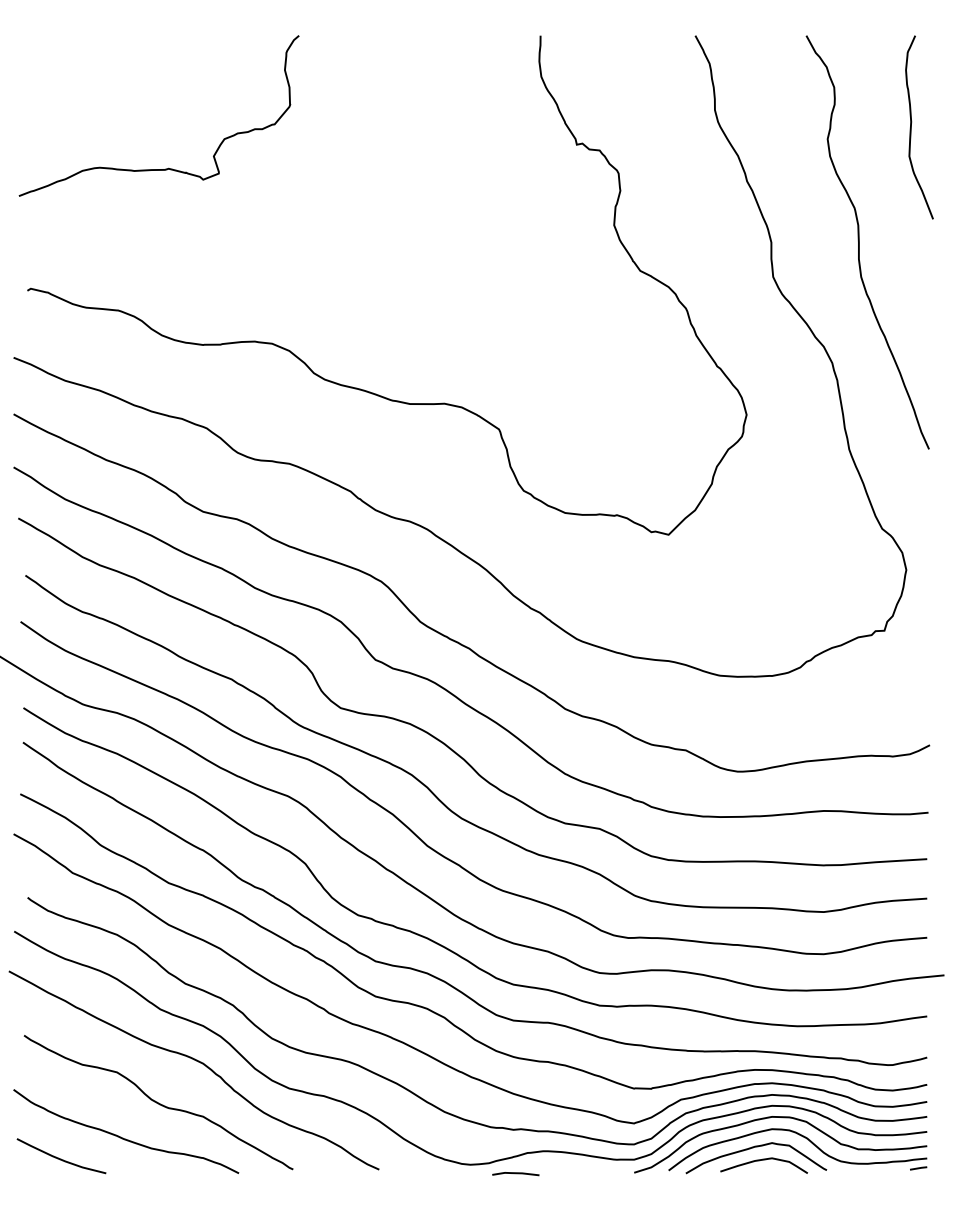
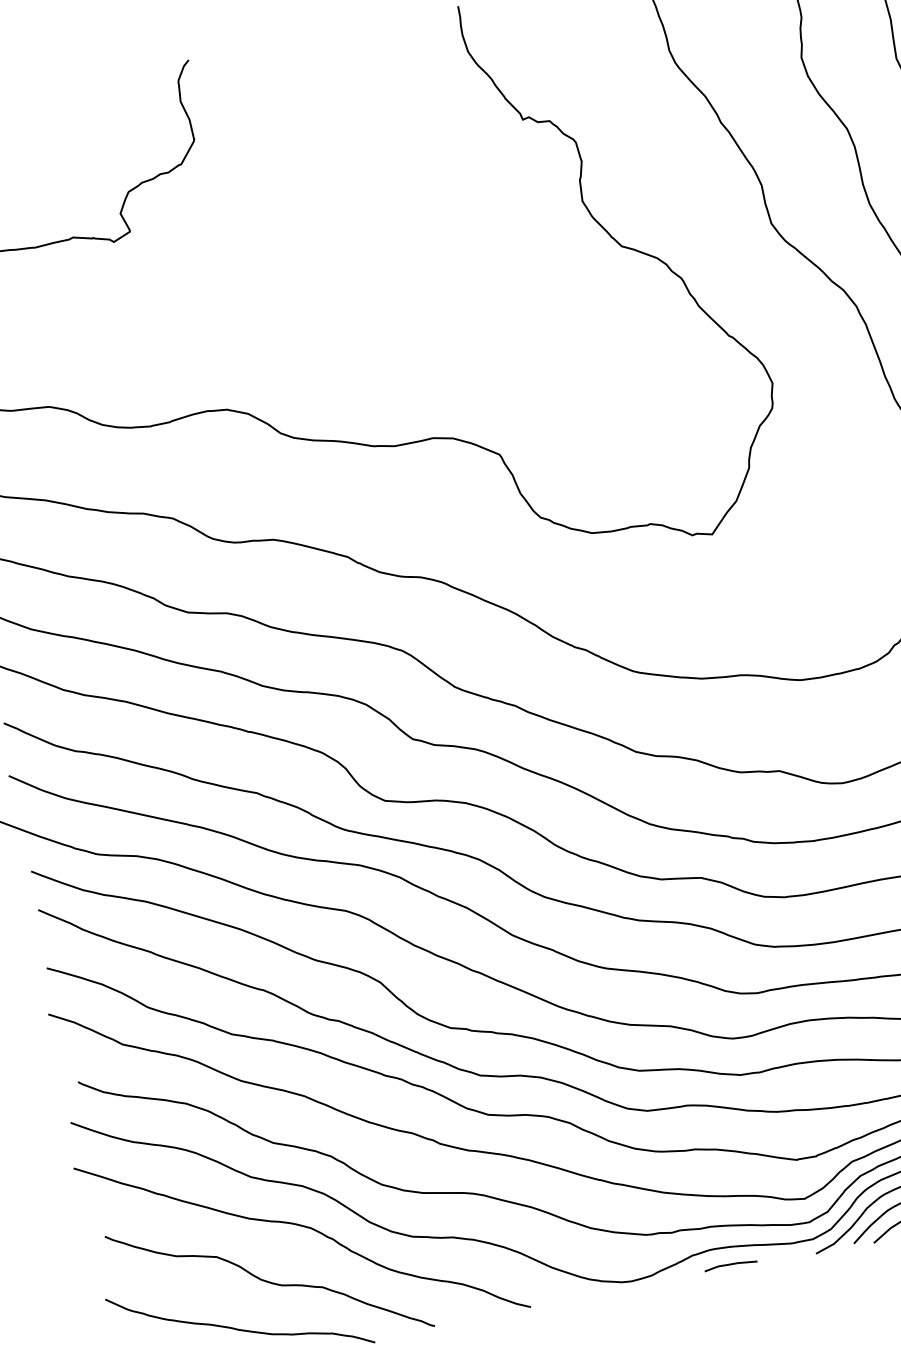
line: (515, 1174) -> (730, 1265), moved

